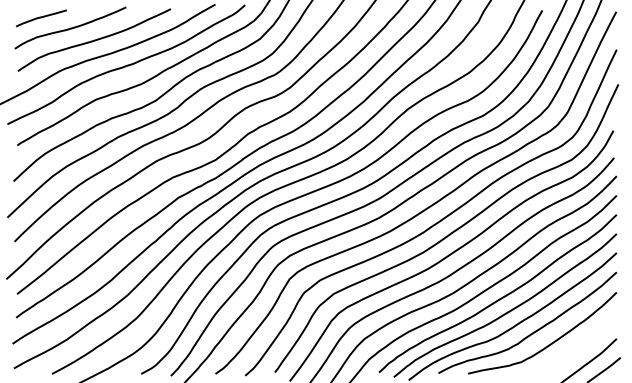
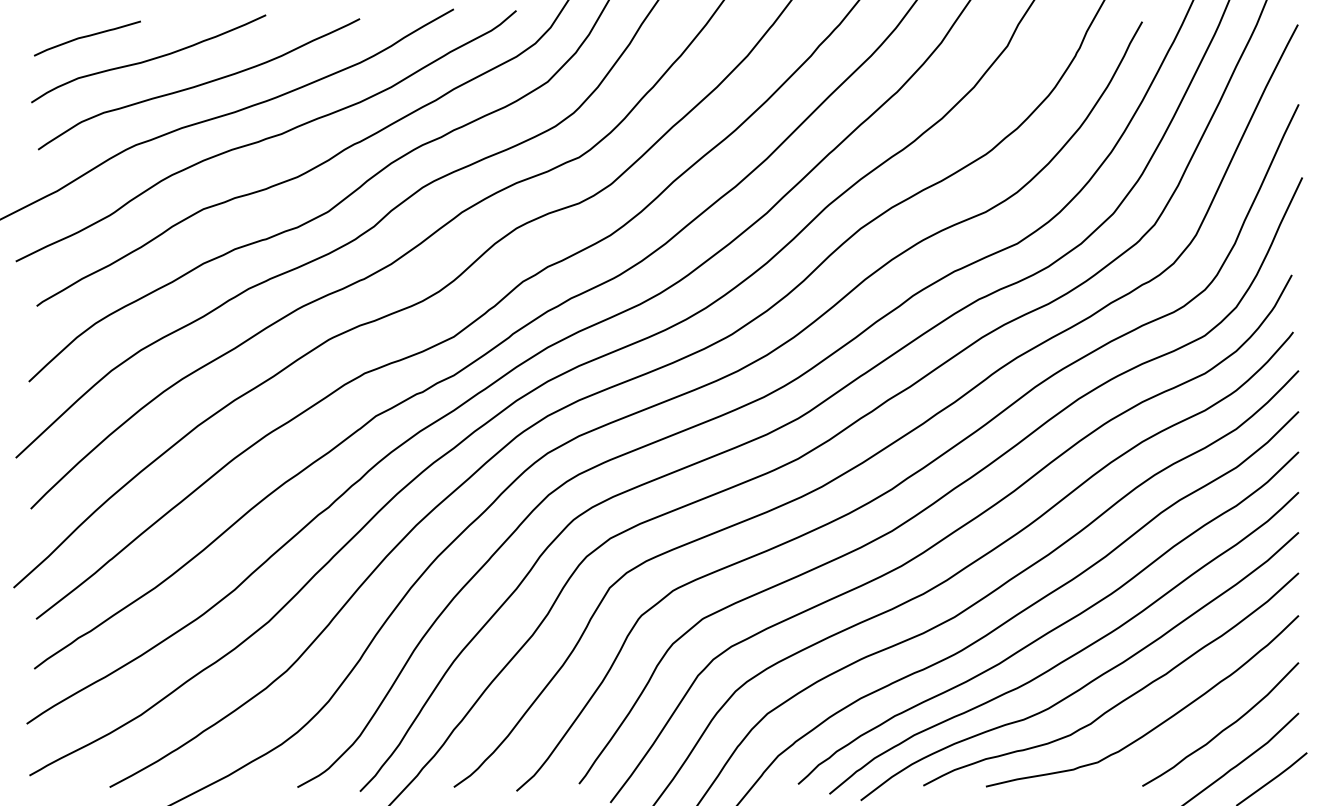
curve: (581, 345) -> (1224, 727), added

